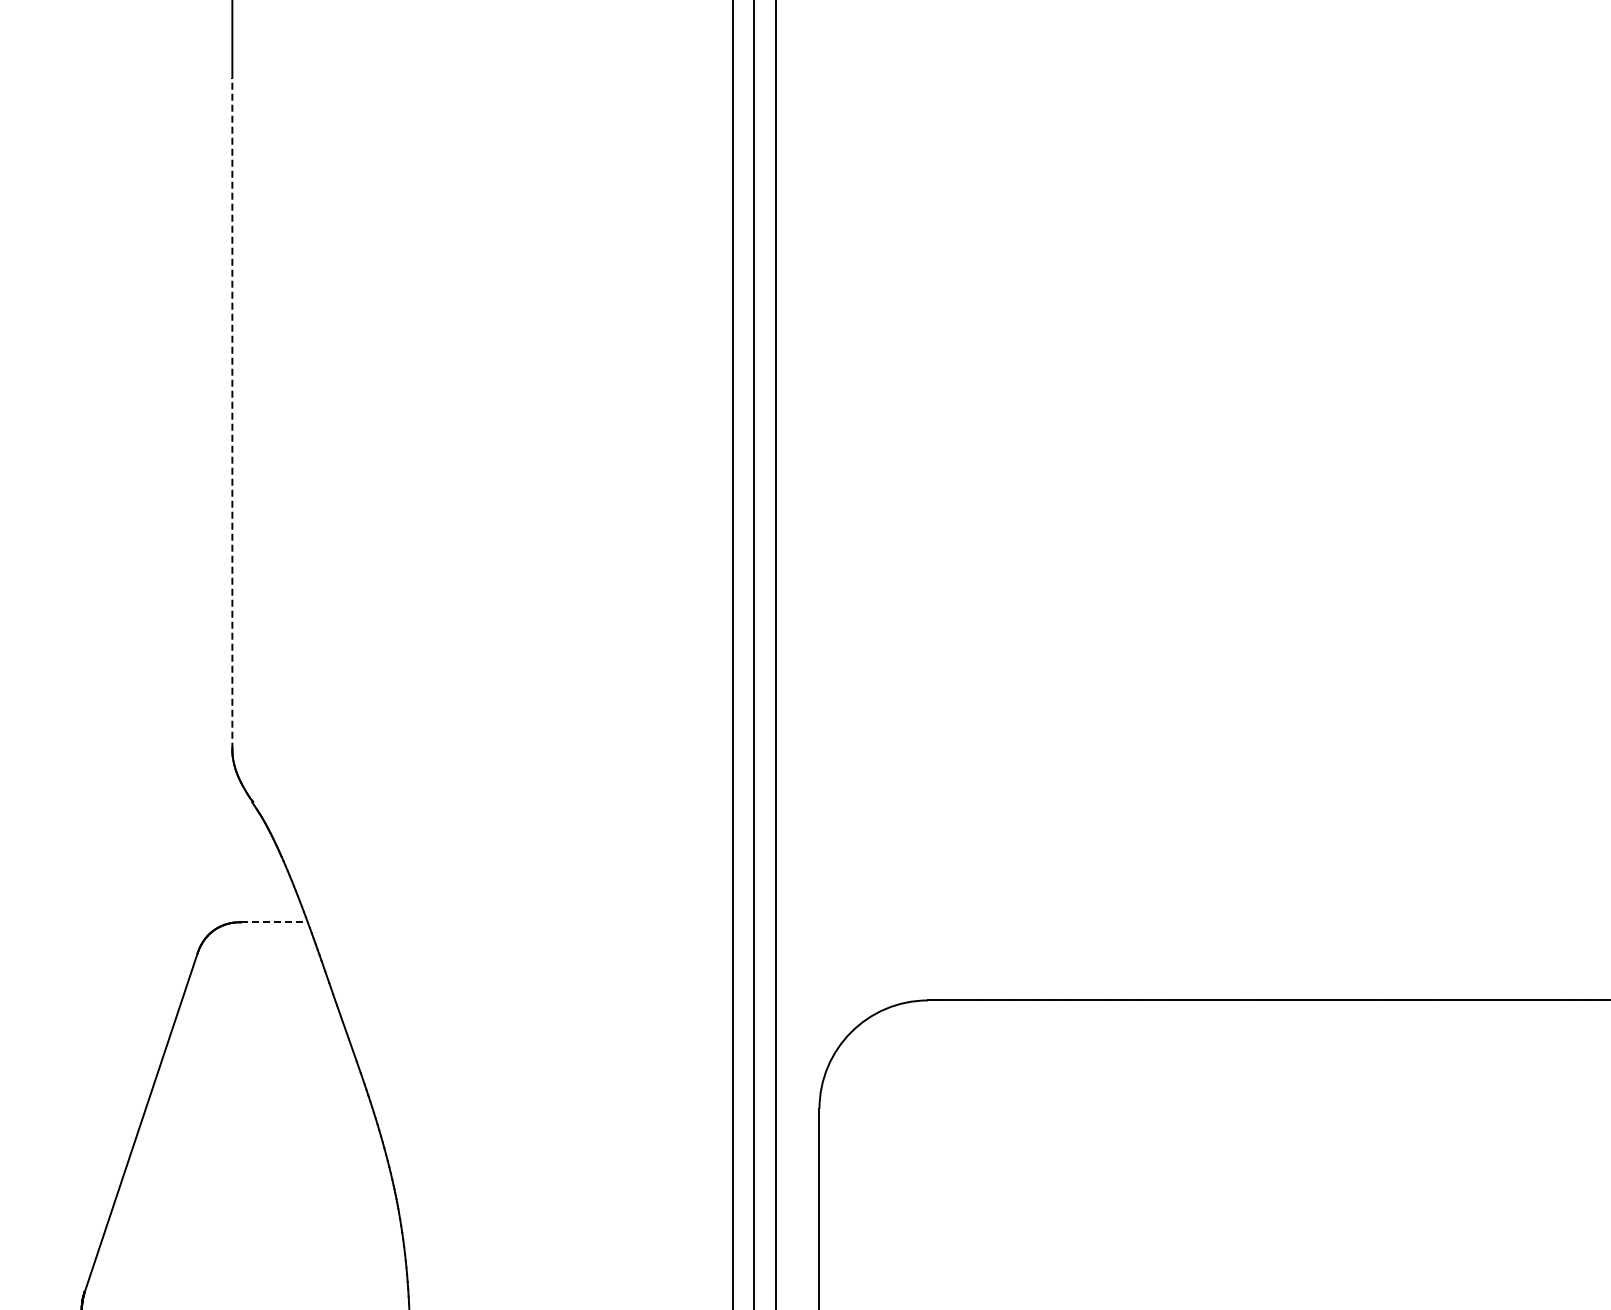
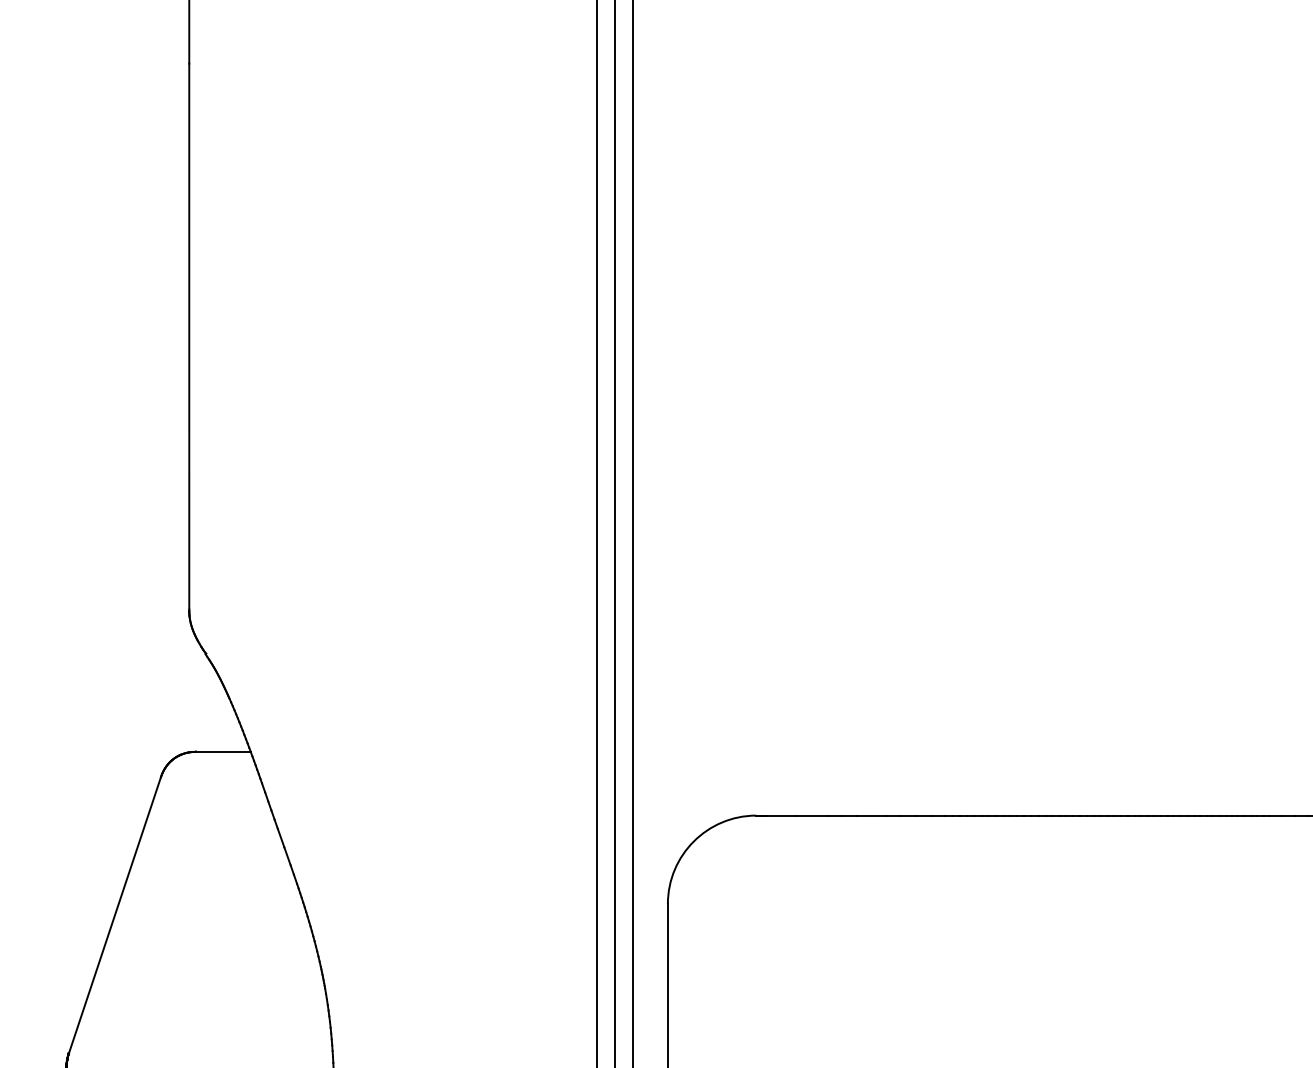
line: (232, 413) -> (189, 337), dashed -> solid
line: (274, 922) -> (223, 752), dashed -> solid

